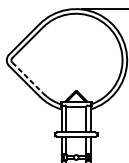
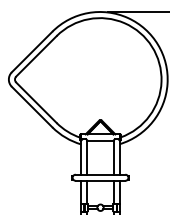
line: (27, 77) -> (36, 102), dashed -> solid

